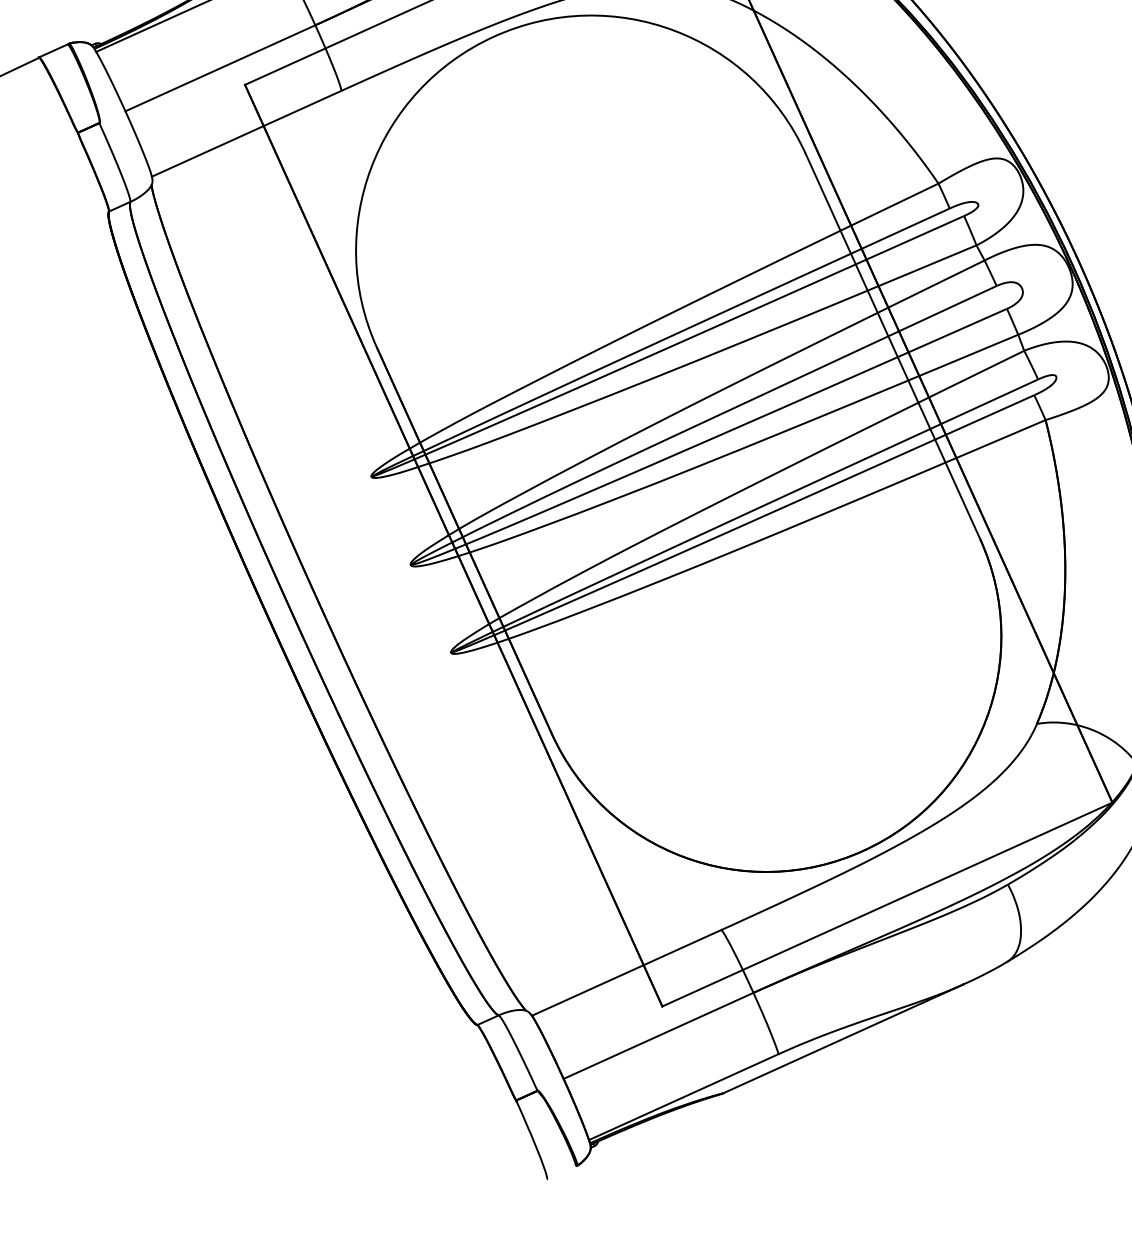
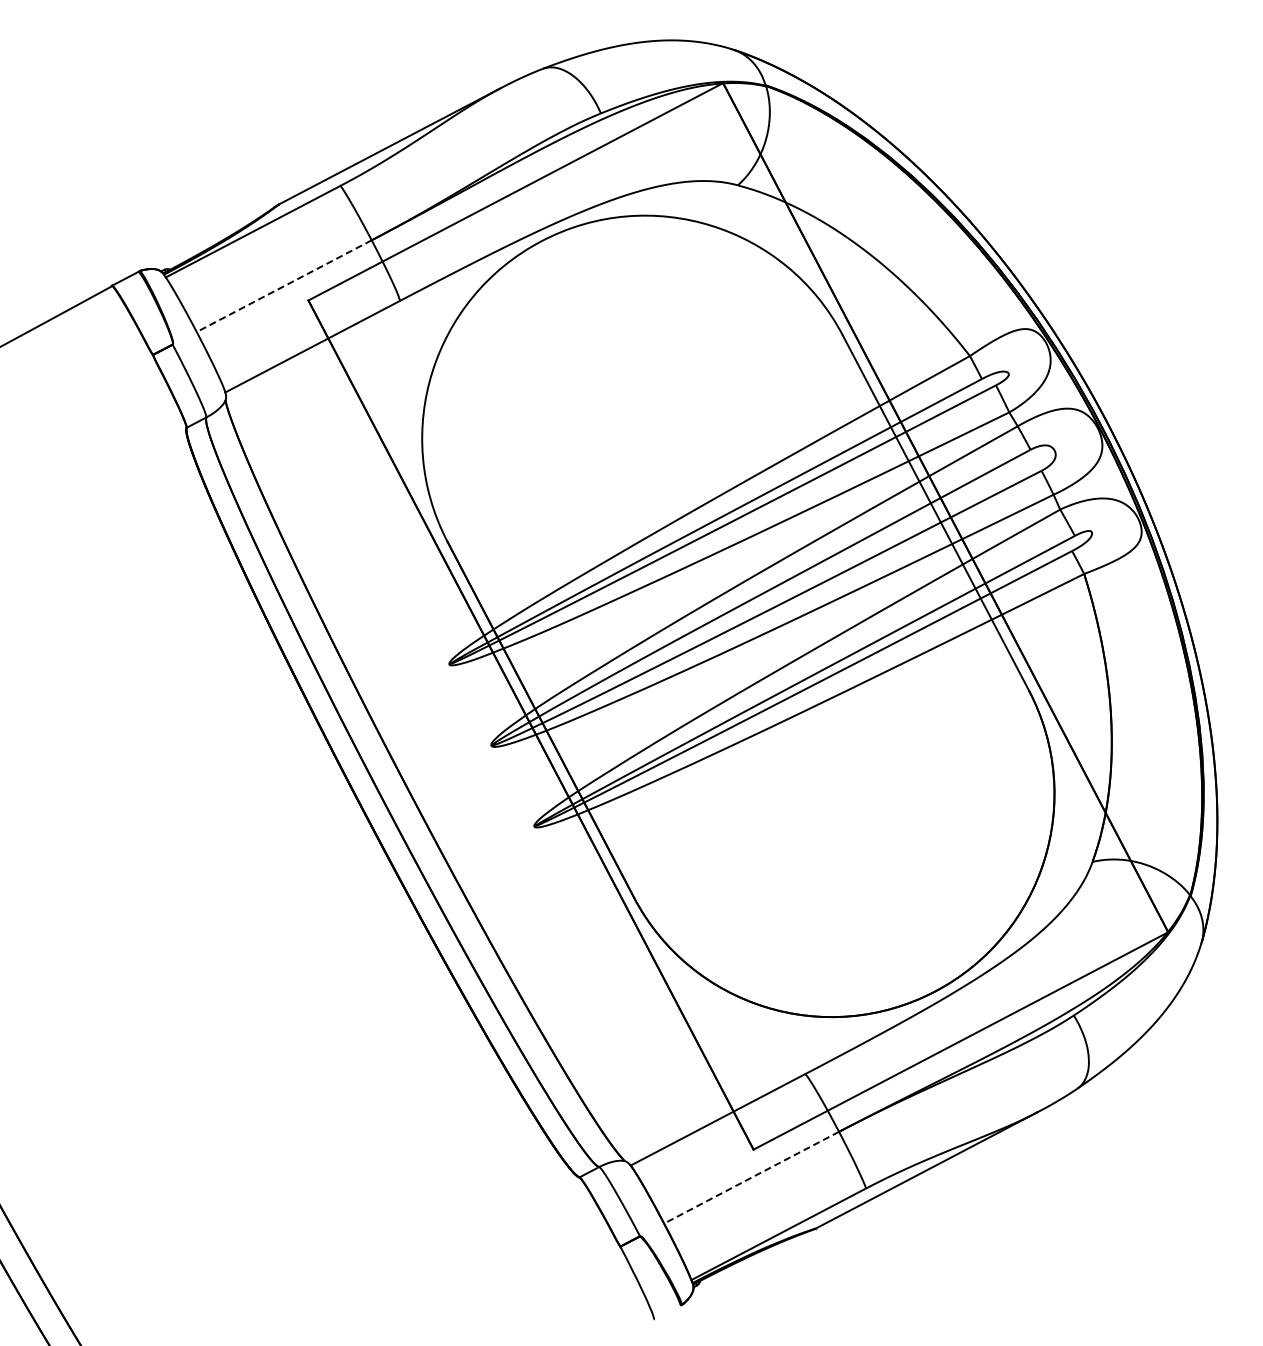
line: (220, 68) -> (284, 286), solid -> dashed
line: (658, 1035) -> (751, 1177), solid -> dashed

